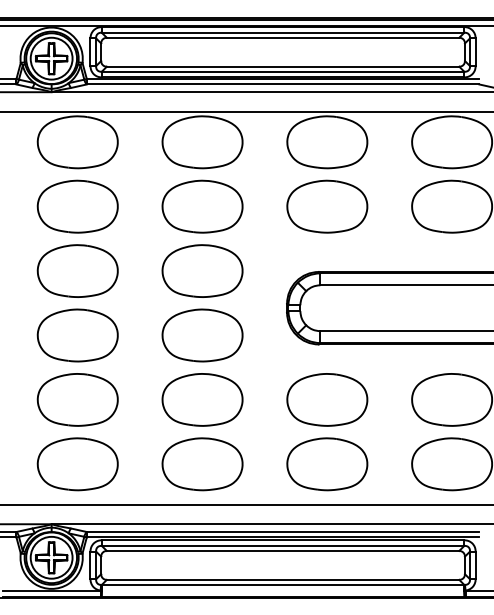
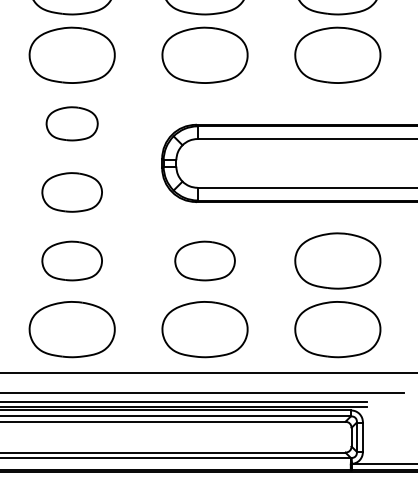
part: (202, 270) -> (72, 123), size x0.6
part: (202, 335) -> (72, 192), size x0.7
part: (202, 399) -> (72, 260), size x0.7
part: (327, 399) -> (205, 260), size x0.7

